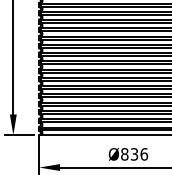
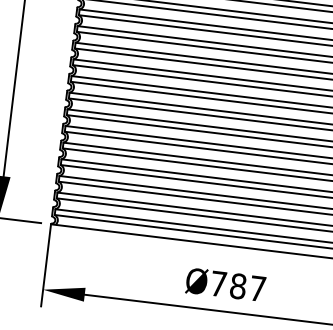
text: (134, 154) -> (238, 286), Ø836 -> Ø787

